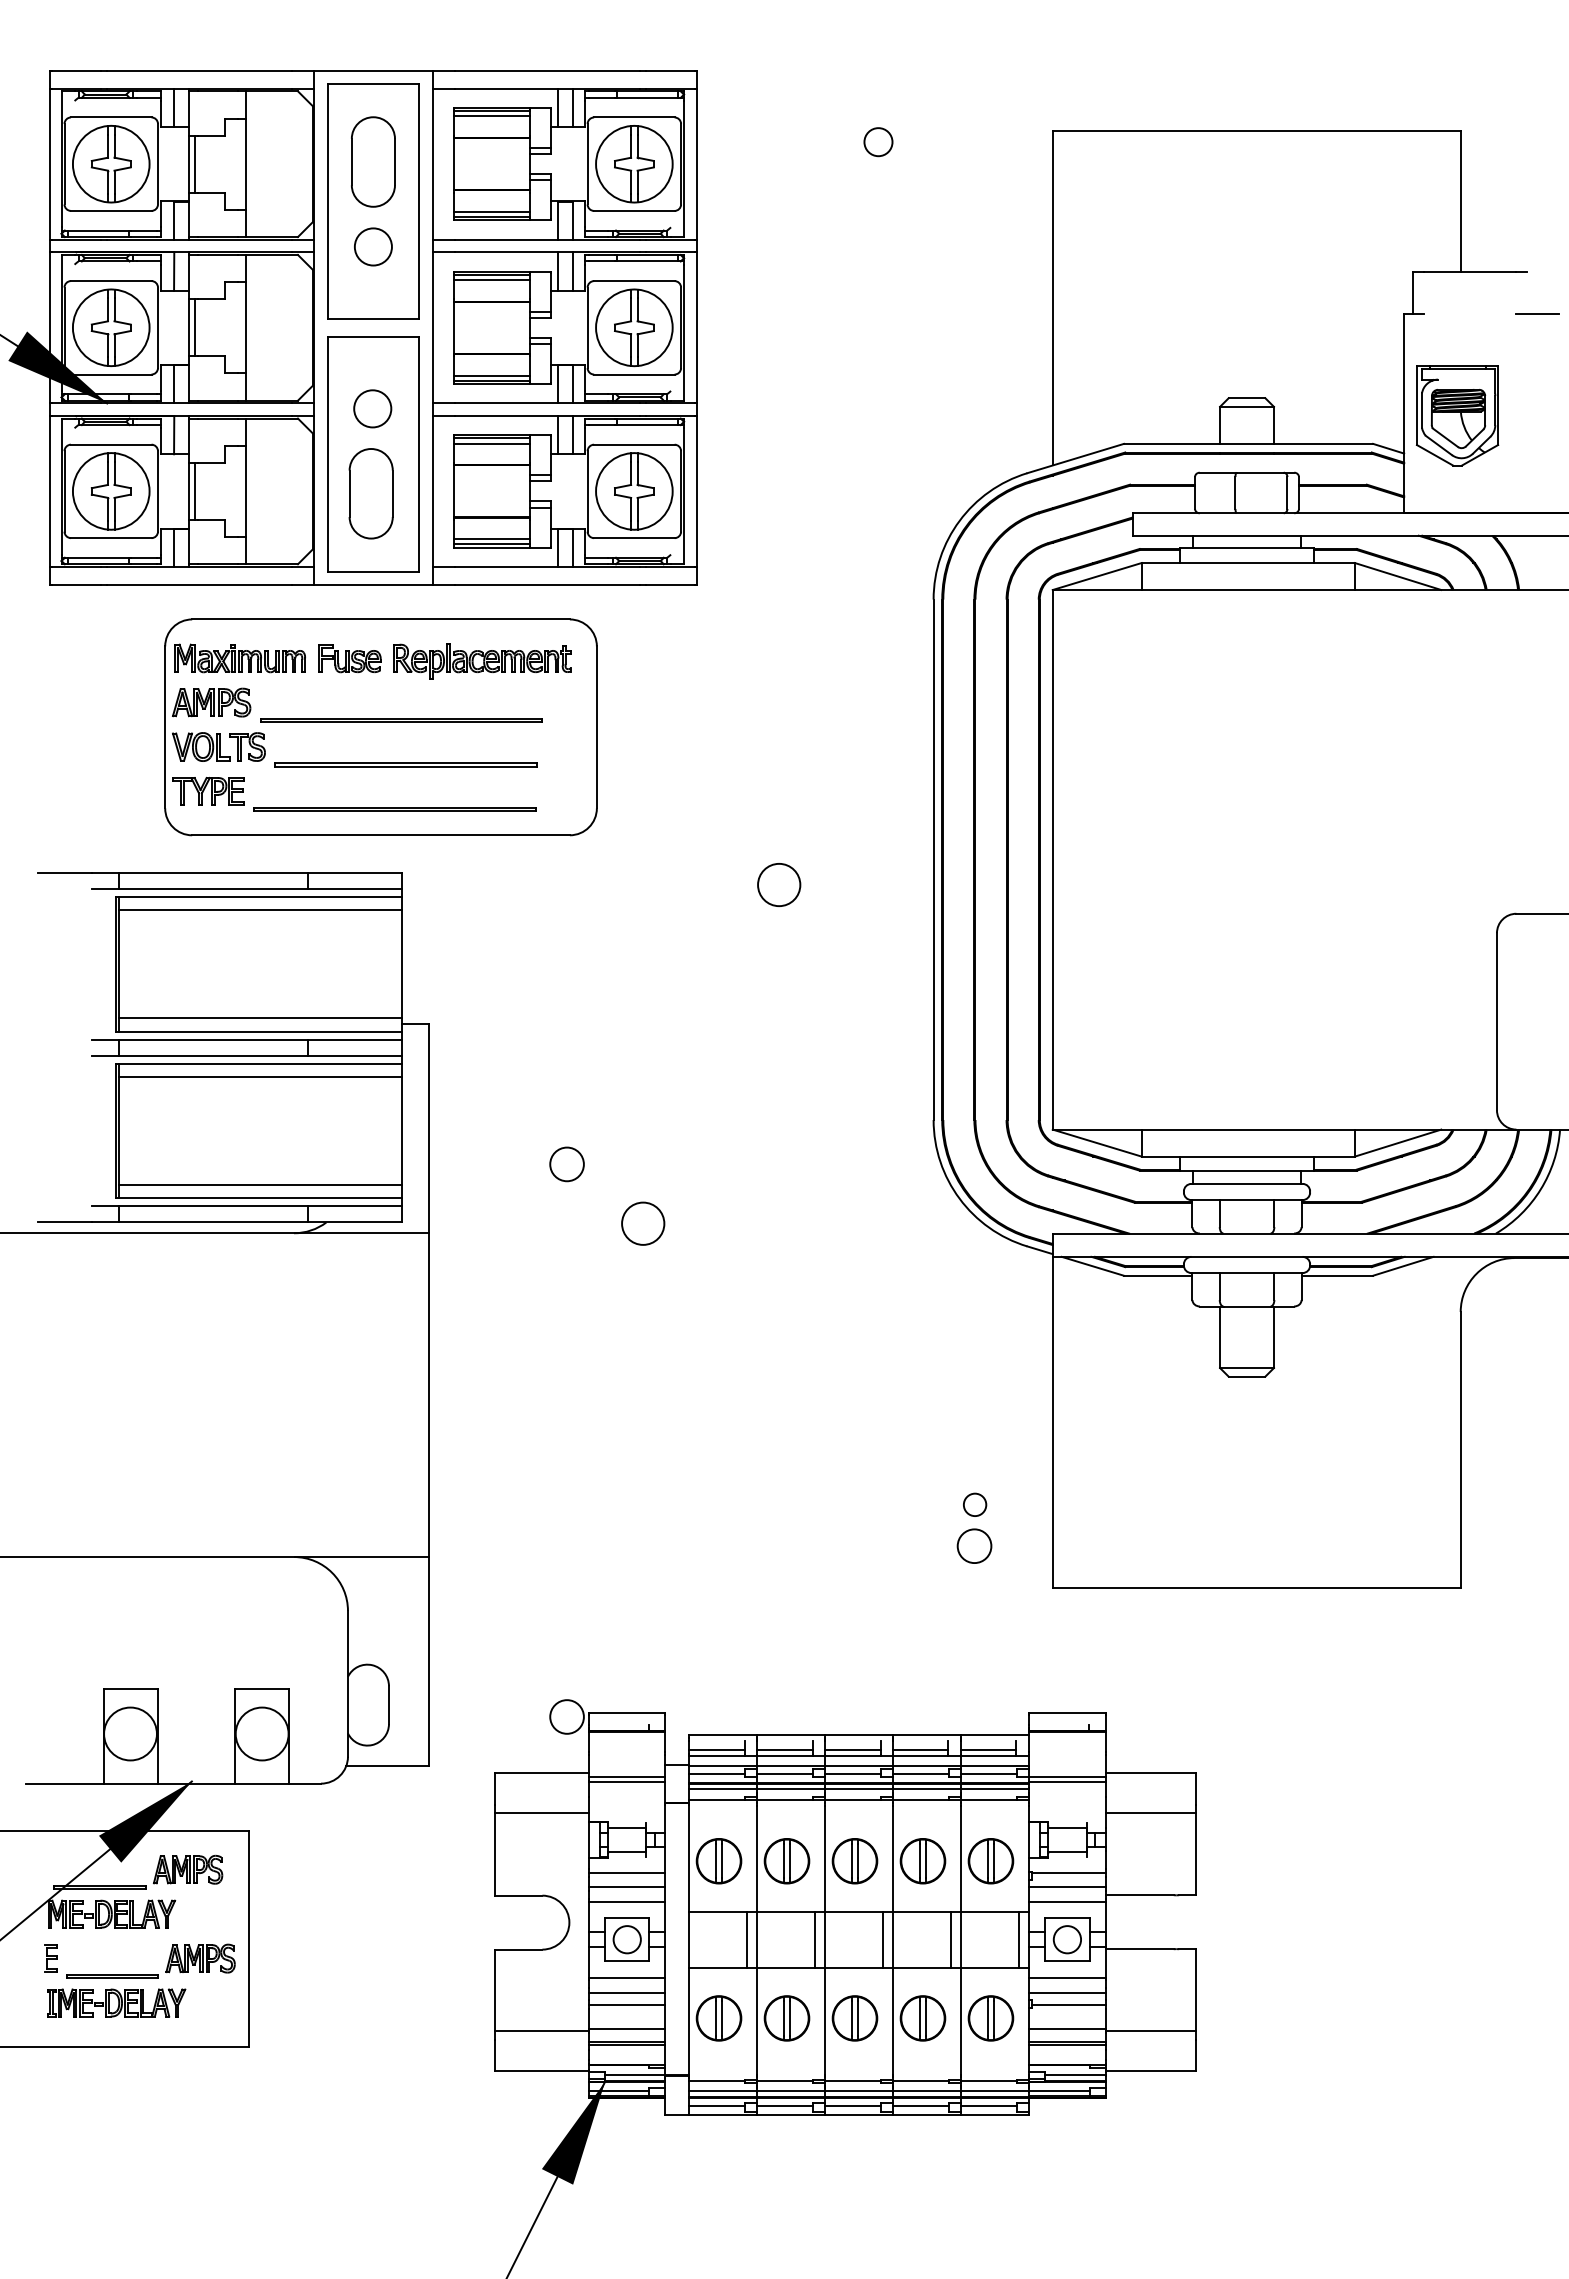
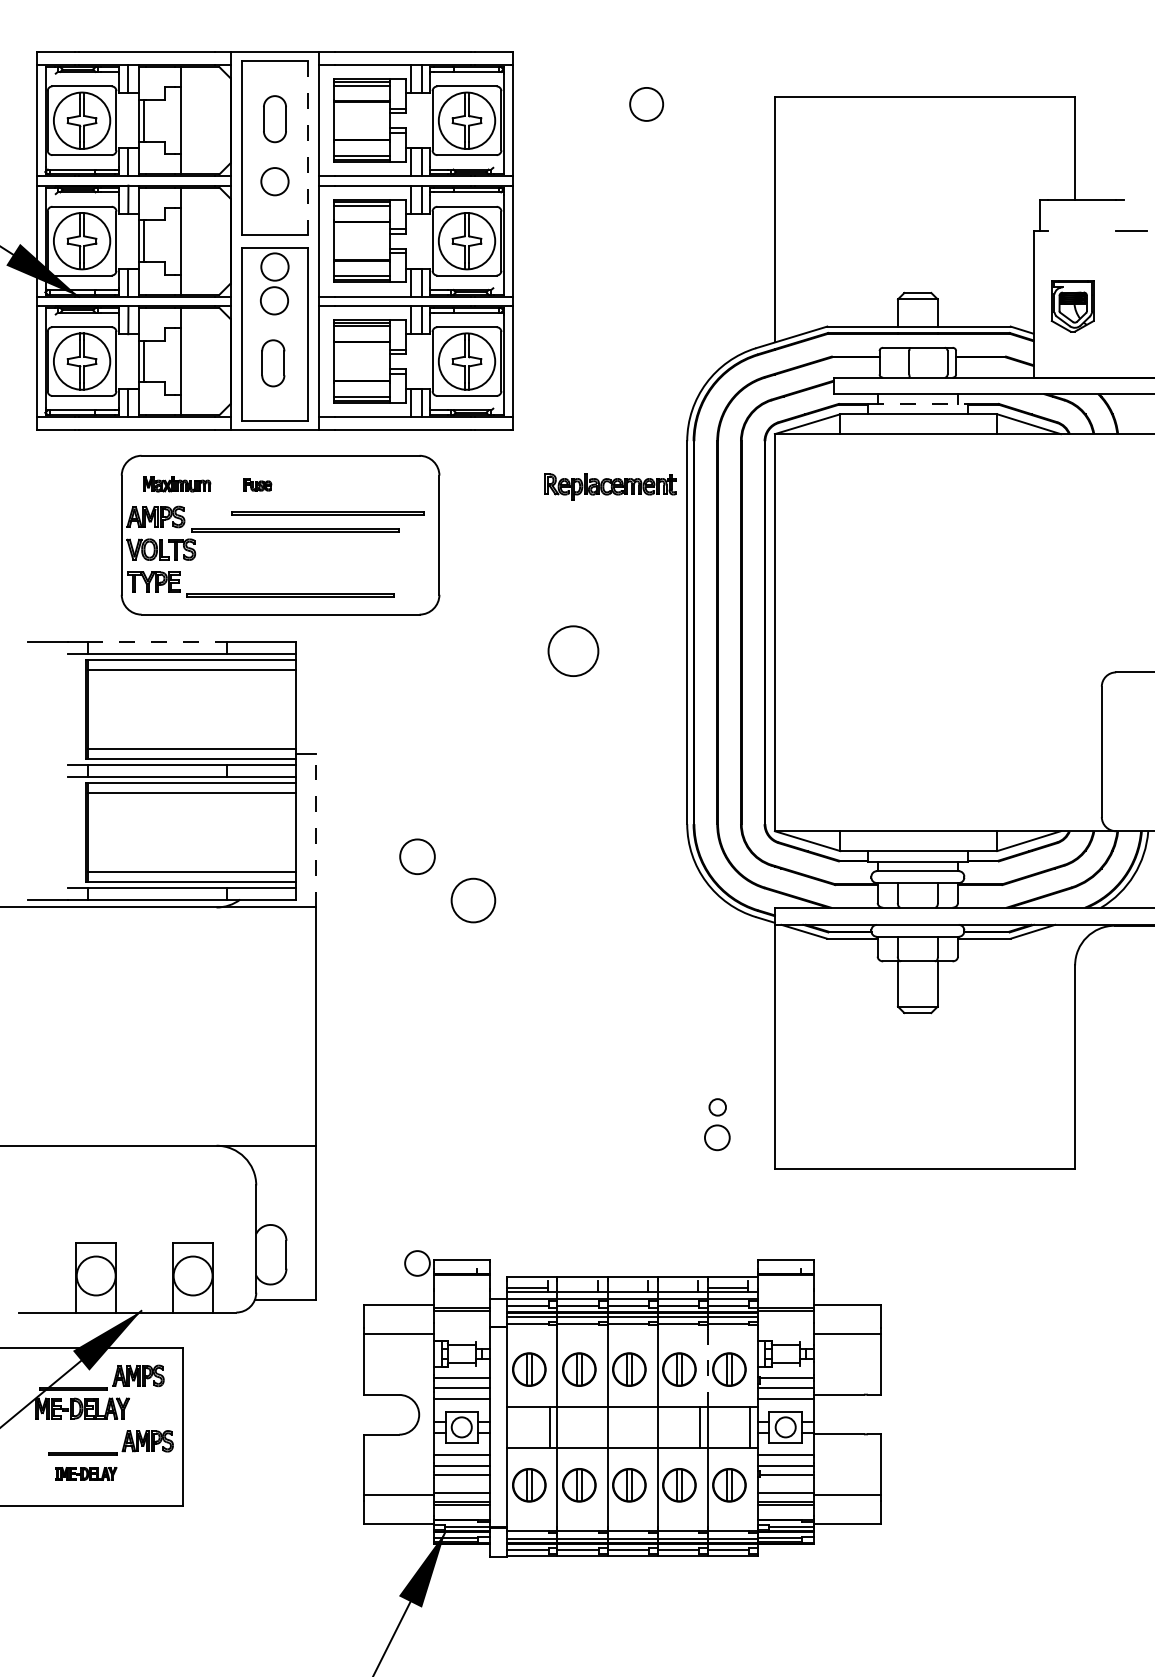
circle: (878, 142) -> (646, 104), size x1.6
part: (373, 161) -> (275, 118), size x0.7
line: (418, 201) -> (308, 148), solid -> dashed
circle: (373, 362) -> (275, 266), added
part: (1457, 415) -> (1072, 305), size x0.7
part: (370, 493) -> (272, 363), size x0.7
line: (1247, 548) -> (918, 403), solid -> dashed
part: (239, 658) -> (176, 484), size x0.7
part: (349, 658) -> (257, 484), size x0.6
part: (482, 661) -> (610, 486), moved
part: (405, 764) -> (327, 513), moved
line: (213, 872) -> (157, 642), solid -> dashed
circle: (779, 884) -> (573, 650), size x1.6
line: (428, 1128) -> (315, 830), solid -> dashed
circle: (566, 1164) -> (417, 856), size x1.4
circle: (643, 1223) -> (473, 900), size x1.4
line: (784, 1749) -> (577, 1287), removed
line: (852, 1749) -> (627, 1287), removed
line: (920, 1749) -> (677, 1287), removed
line: (961, 1859) -> (707, 1368), solid -> dashed
line: (814, 1939) -> (599, 1427), removed
line: (882, 1939) -> (649, 1427), removed
part: (50, 1958) -> (37, 1441), removed
part: (116, 2002) -> (85, 1473), size x0.6

